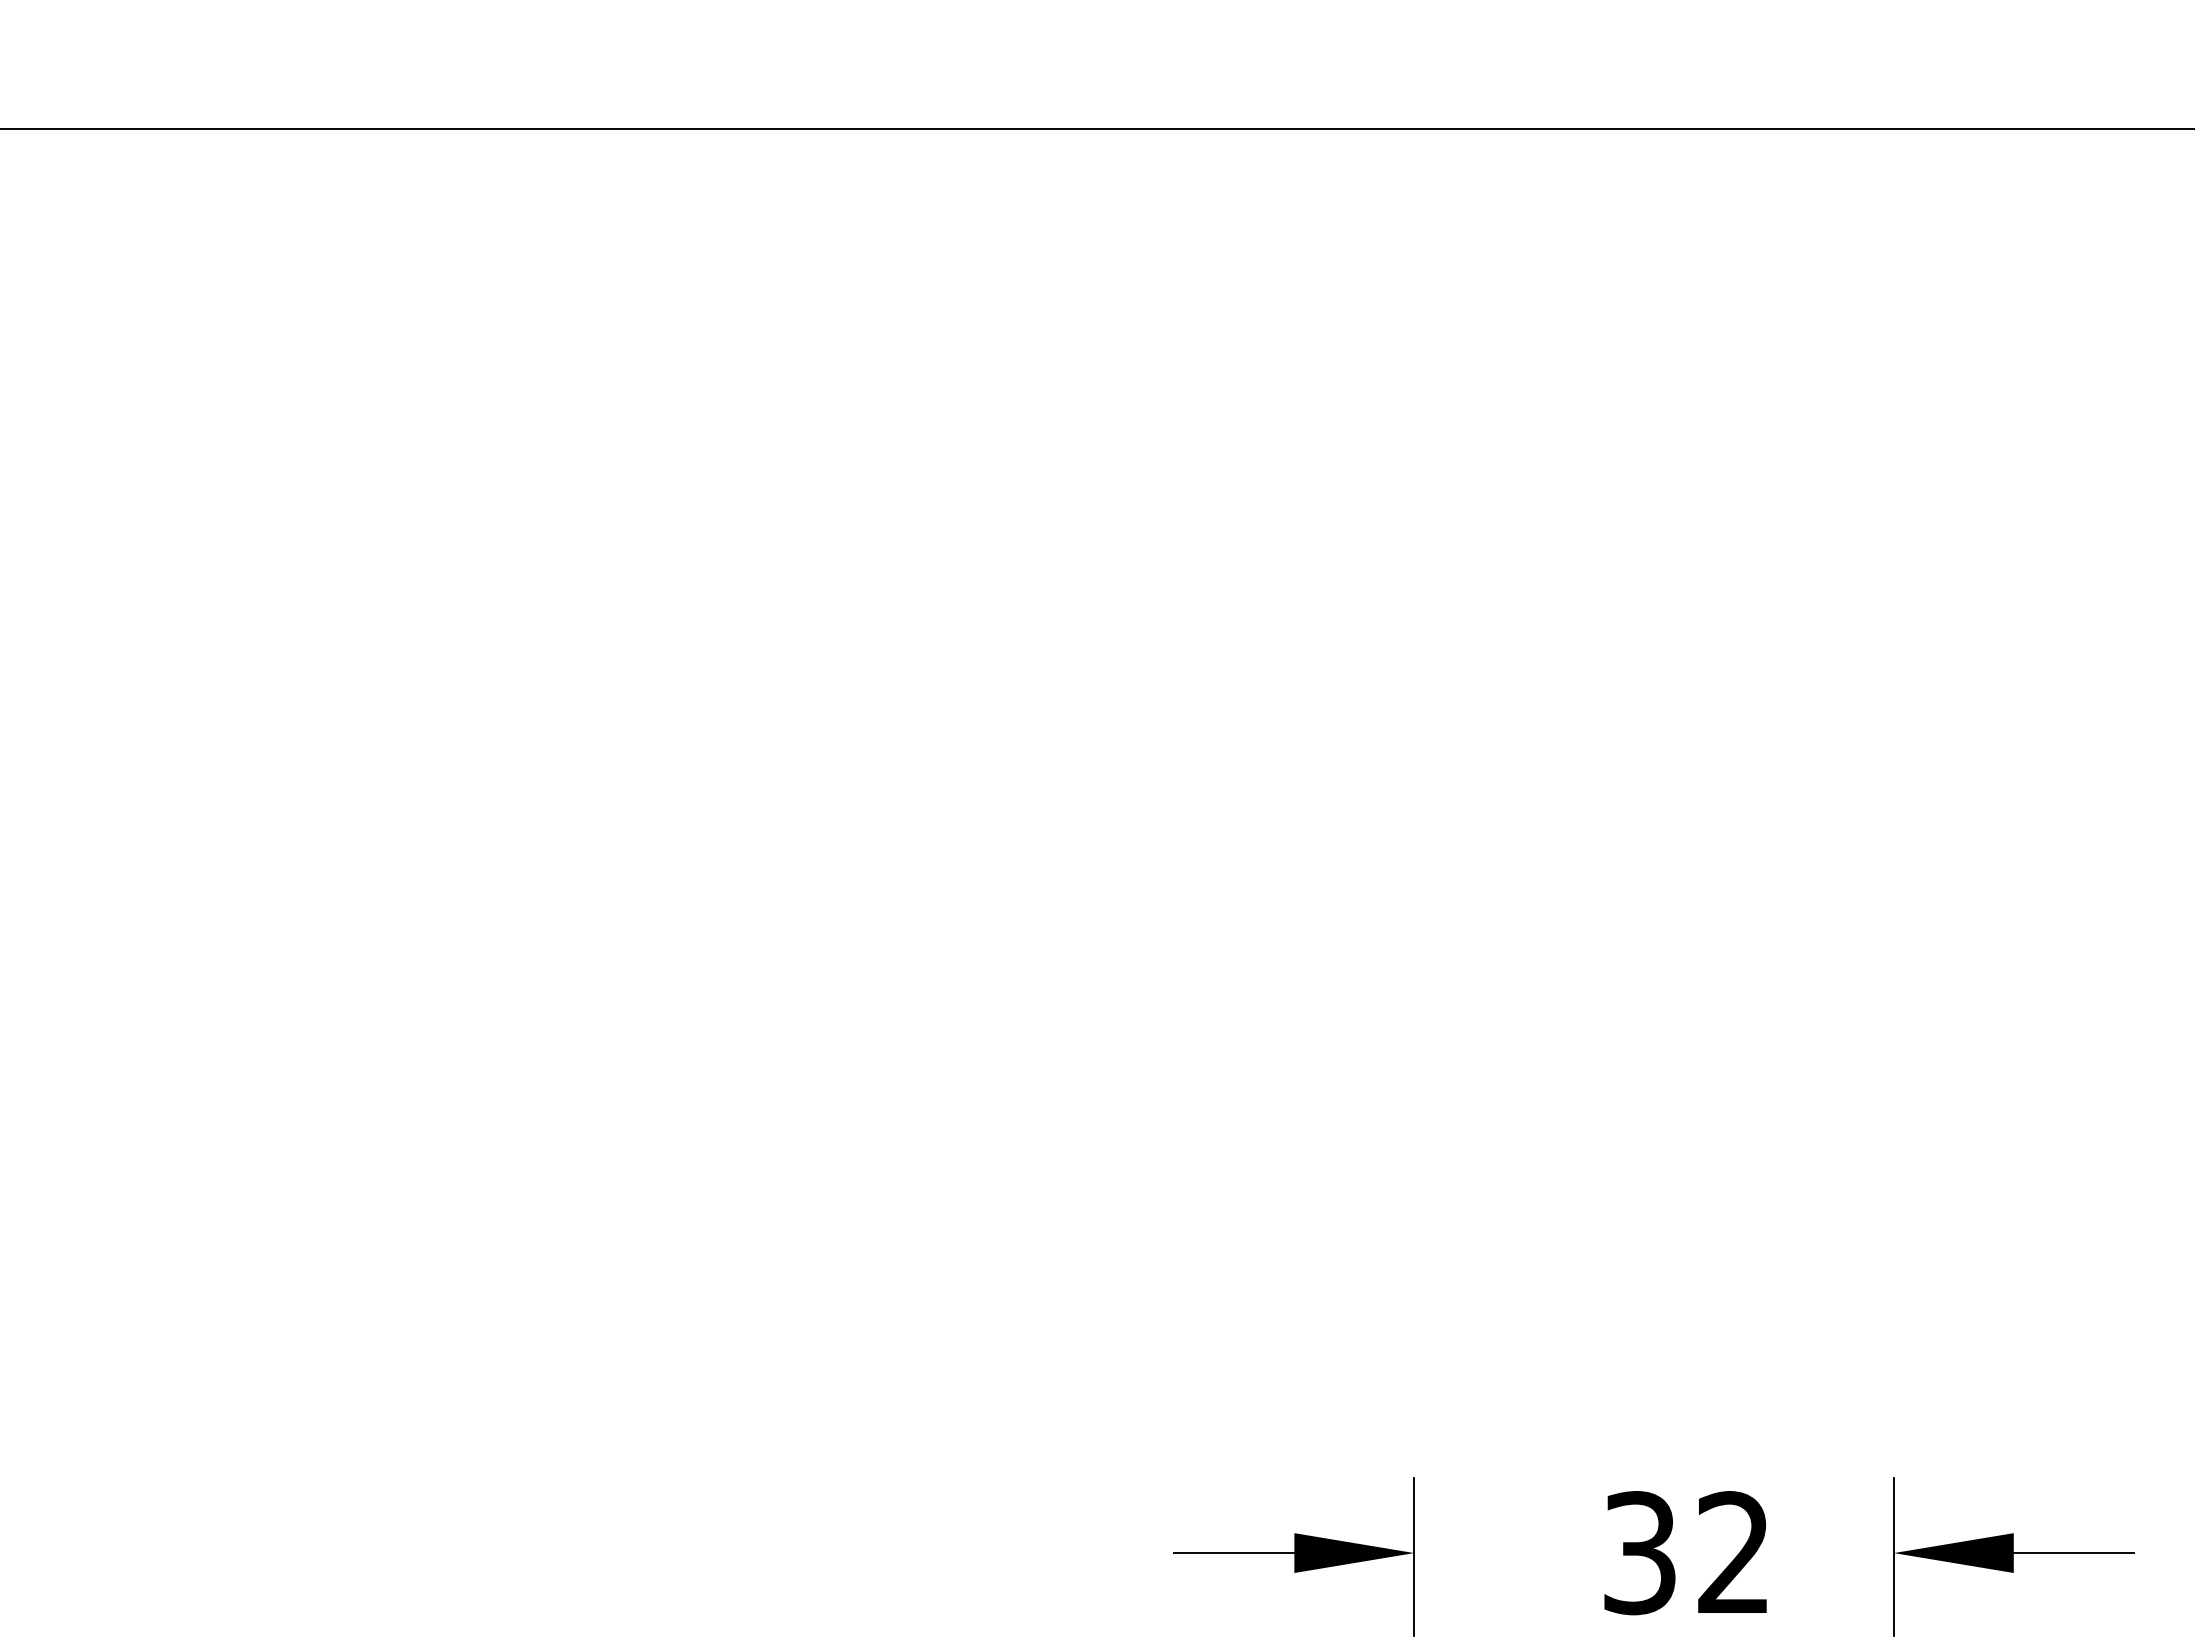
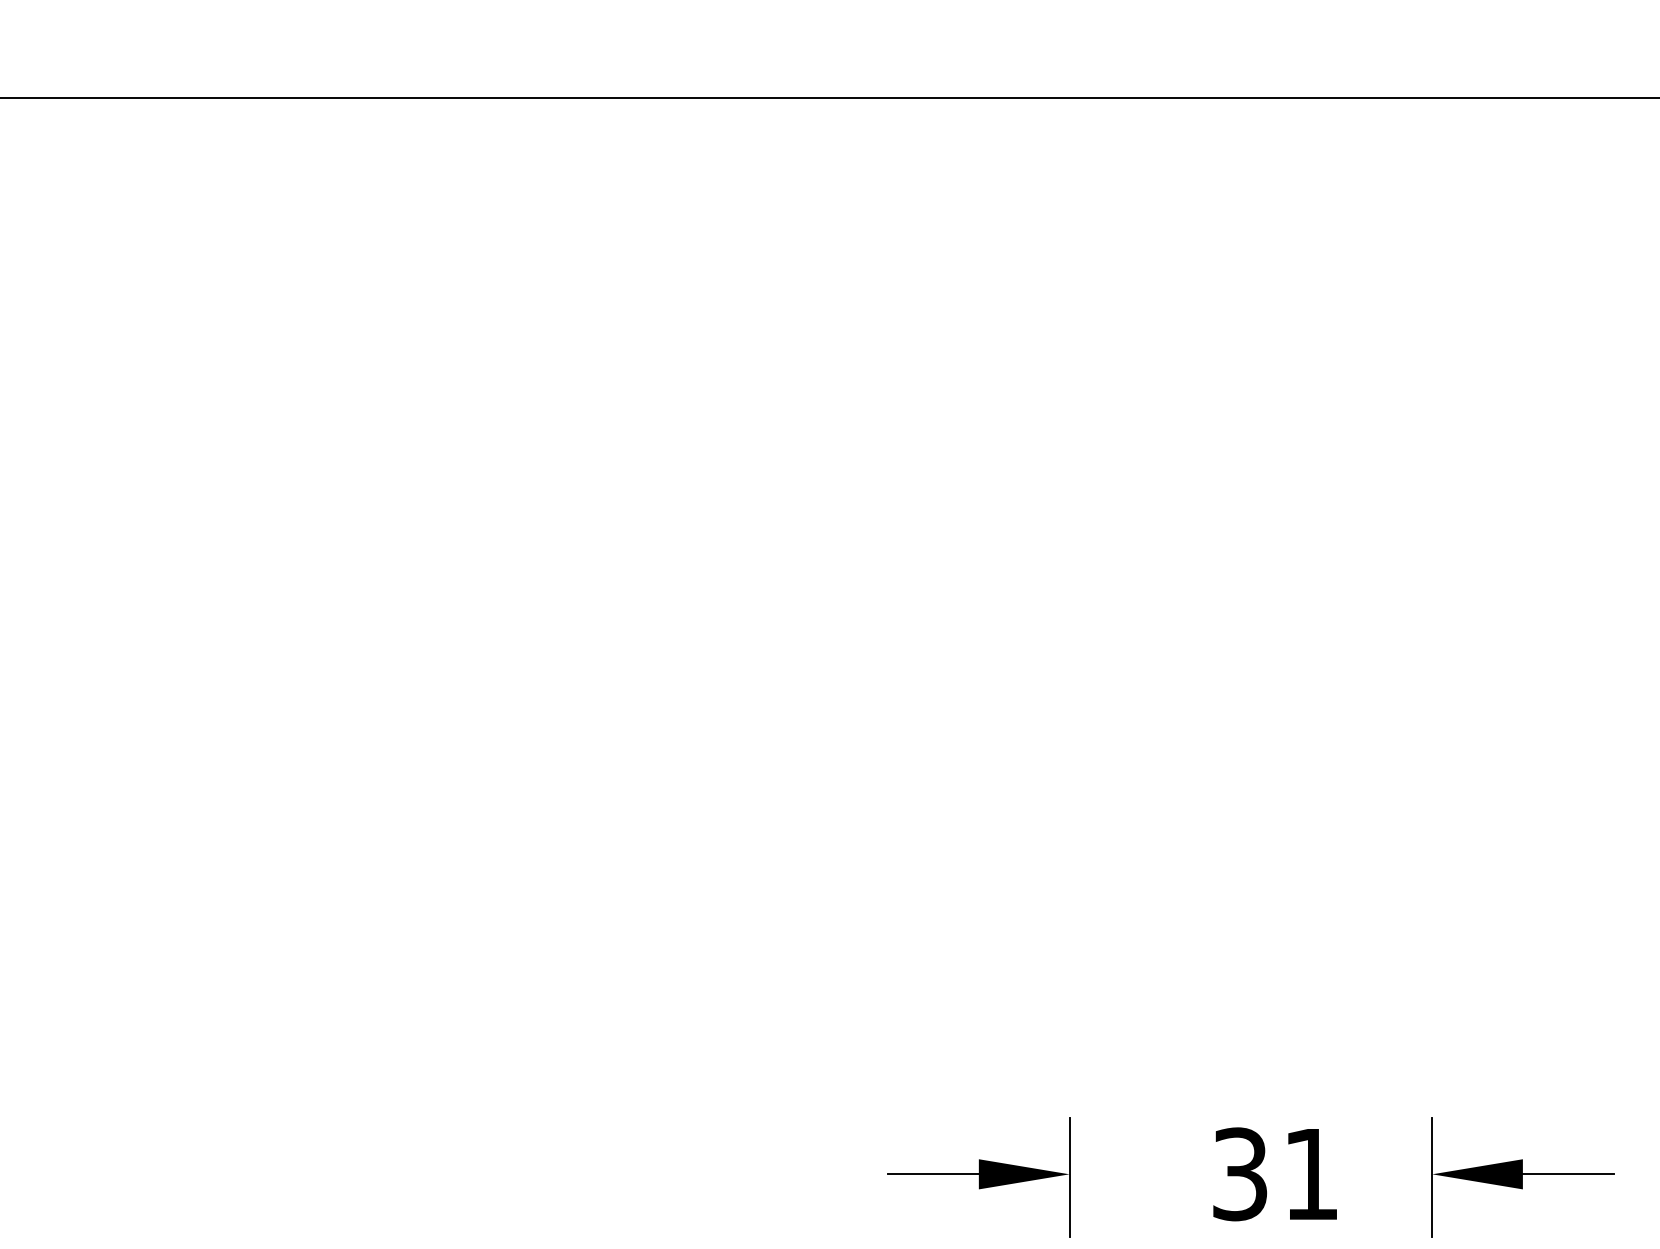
text: (1732, 1551) -> (1310, 1173), 32 -> 31

